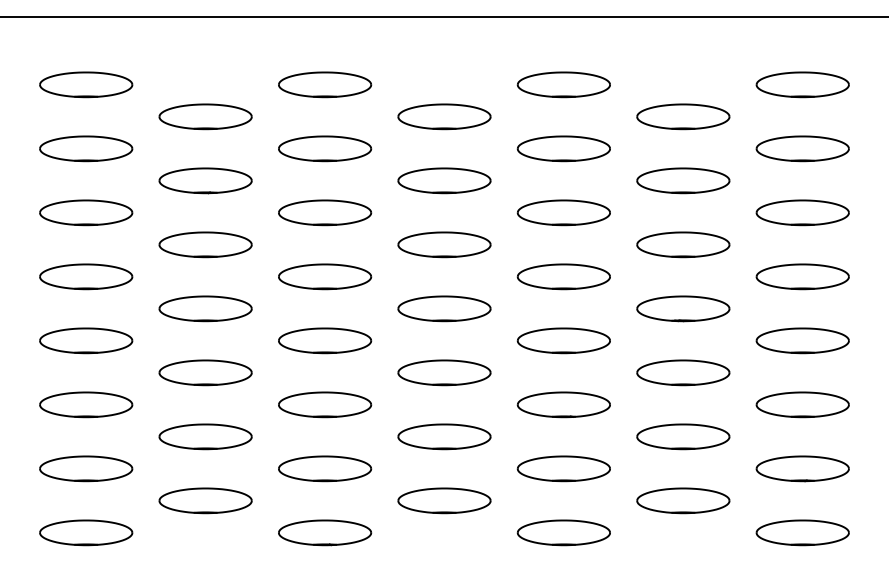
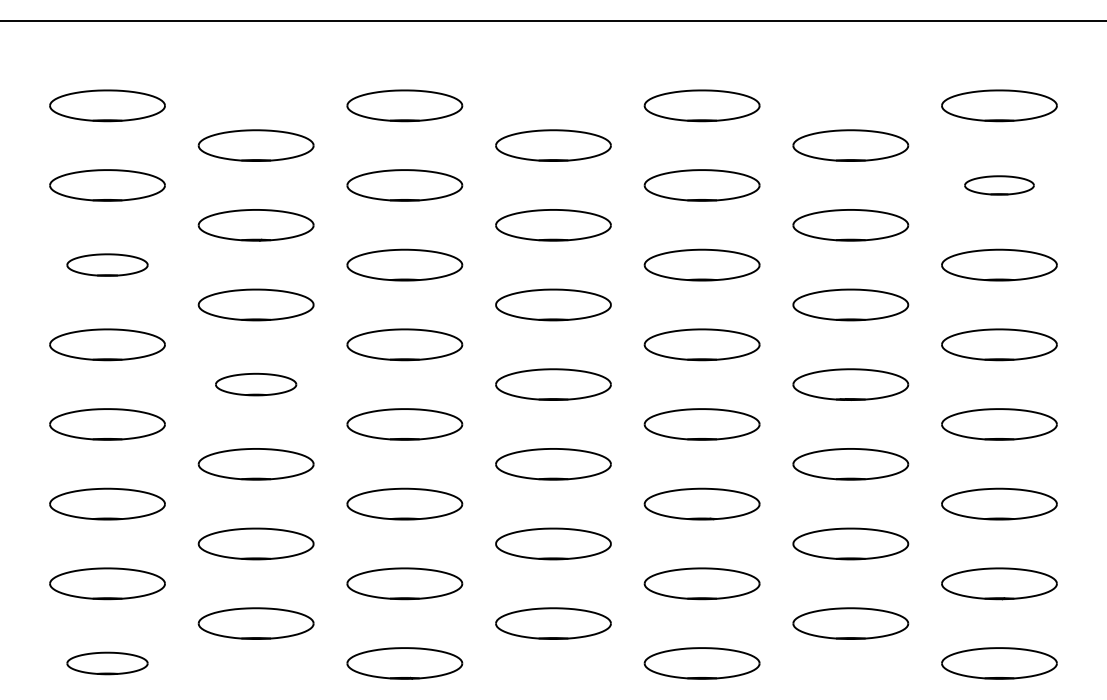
part: (802, 148) -> (999, 185), size x0.6
part: (86, 212) -> (107, 264), size x0.7
part: (205, 308) -> (255, 384), size x0.7
part: (86, 532) -> (107, 663), size x0.7

